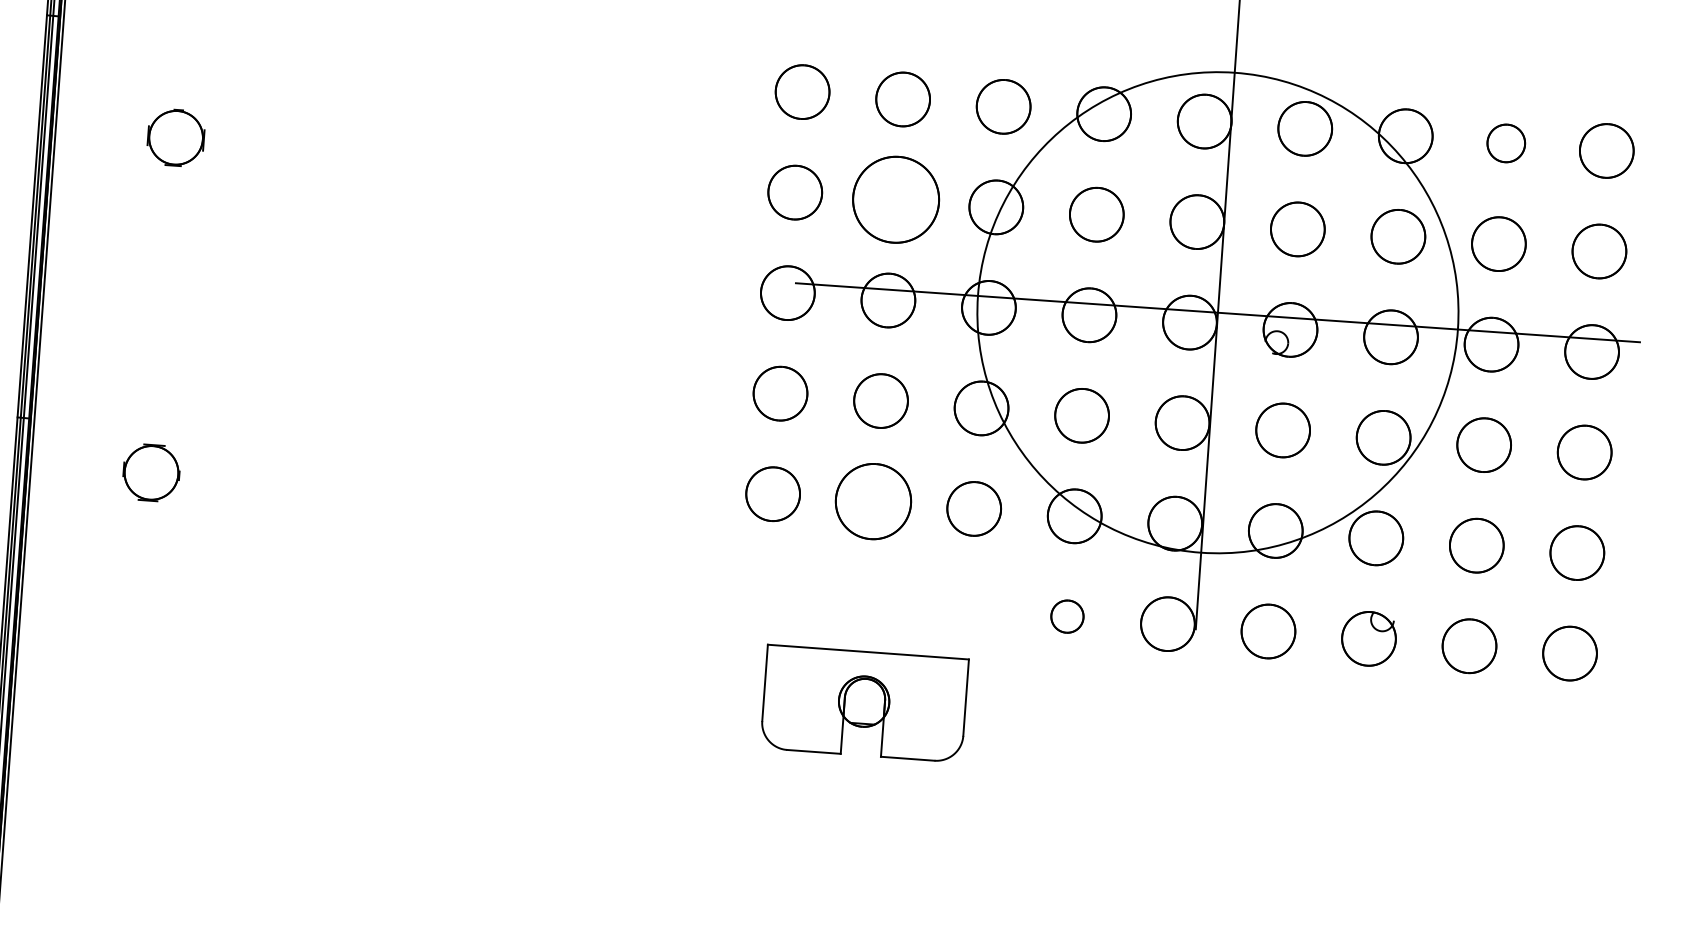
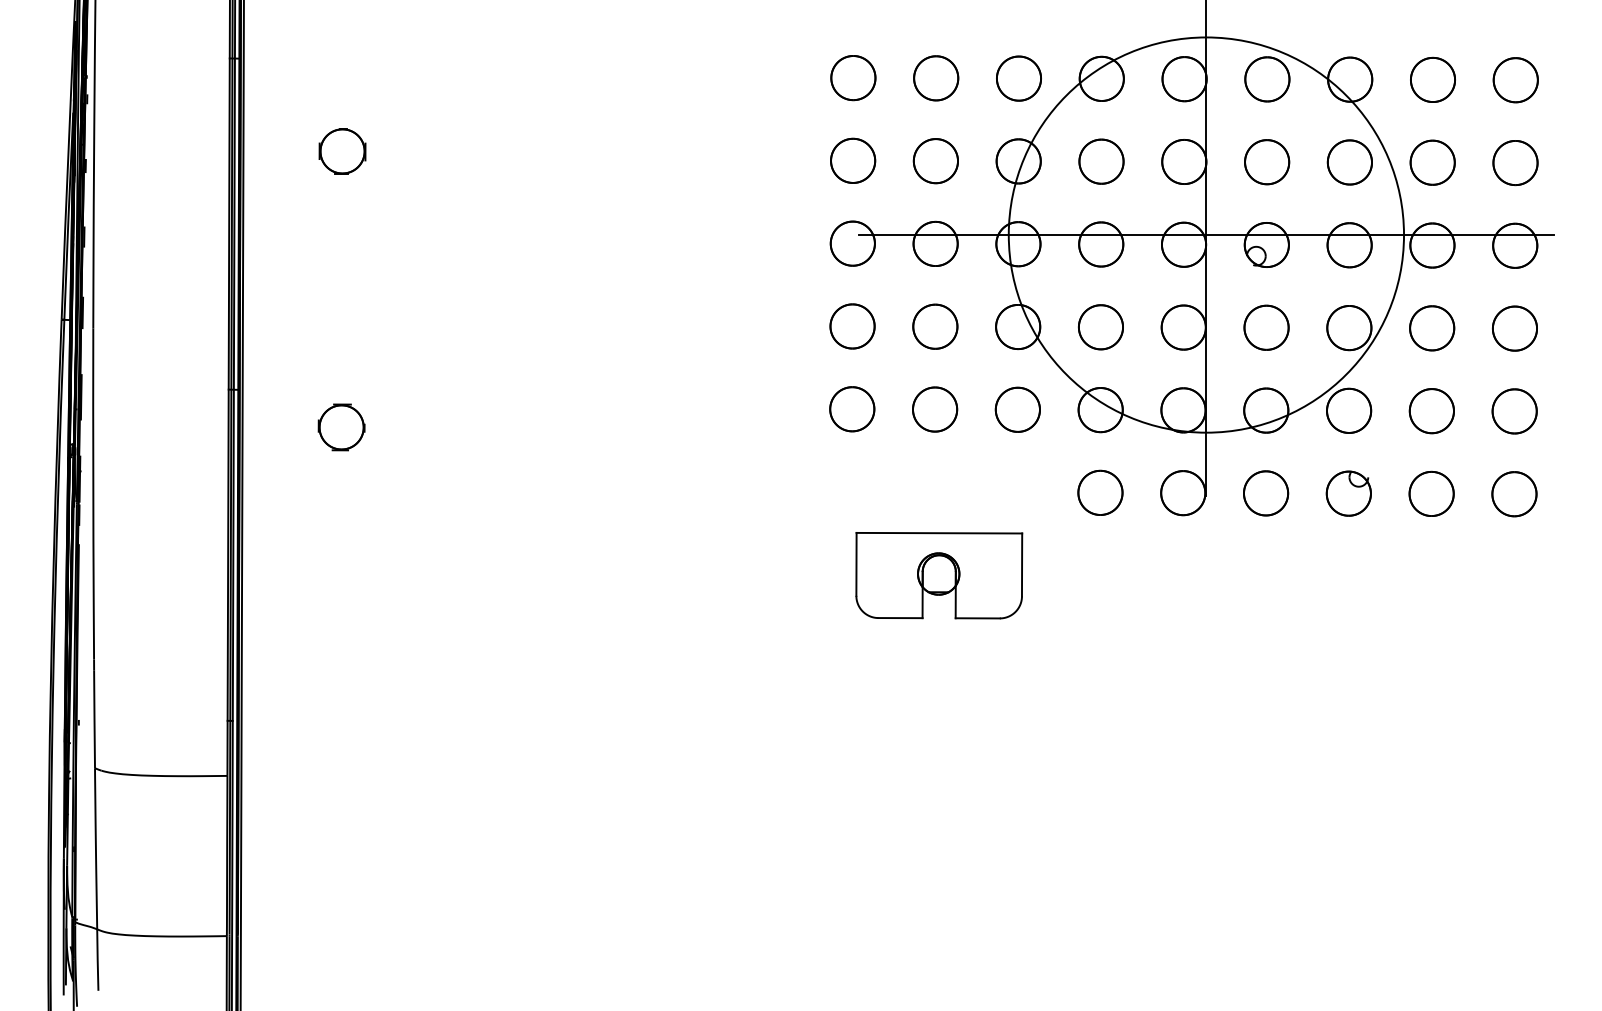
part: (1505, 143) -> (1432, 79), size x1.43
part: (895, 200) -> (935, 161), size x0.62
part: (874, 501) -> (935, 409), size x0.71
part: (1067, 616) -> (1100, 492), size x1.67

